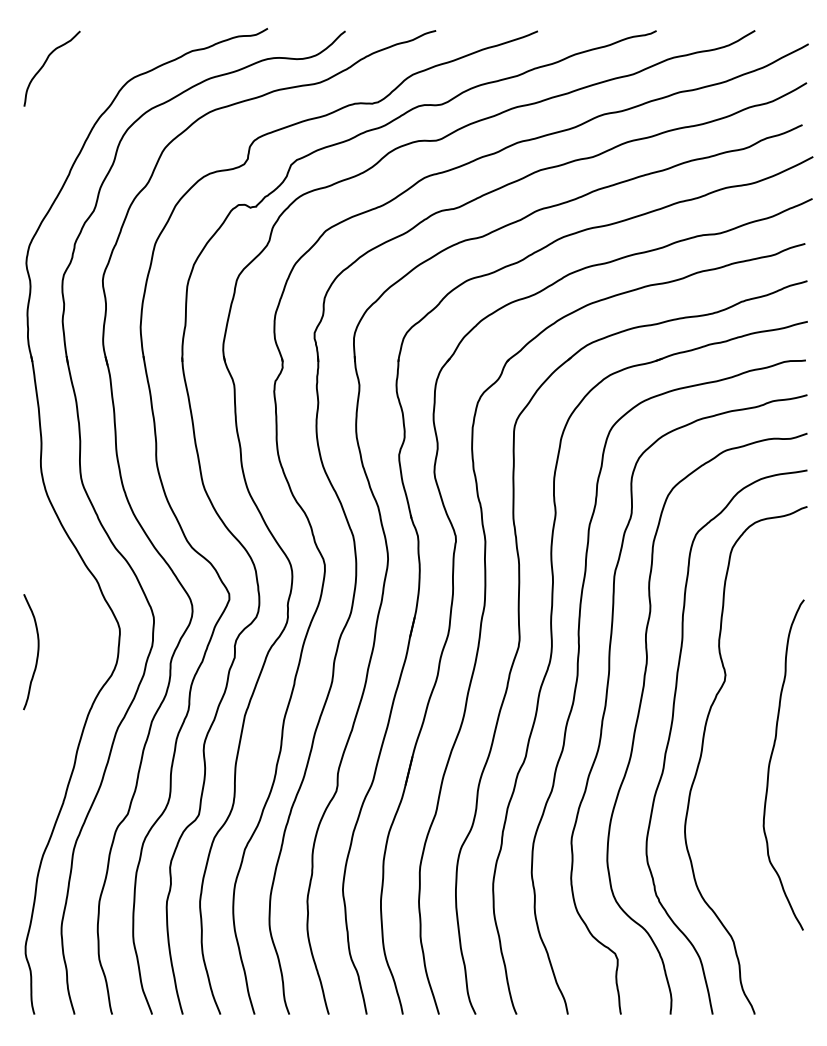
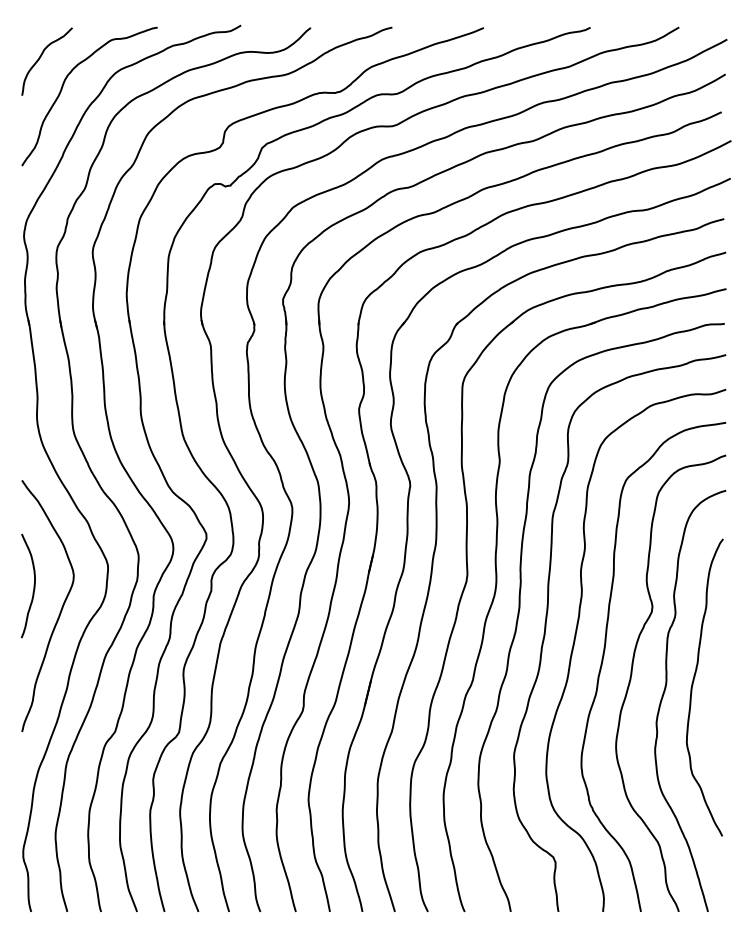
curve: (70, 96) -> (63, 86), added
curve: (66, 680) -> (60, 611), added
curve: (739, 770) -> (665, 692), added

